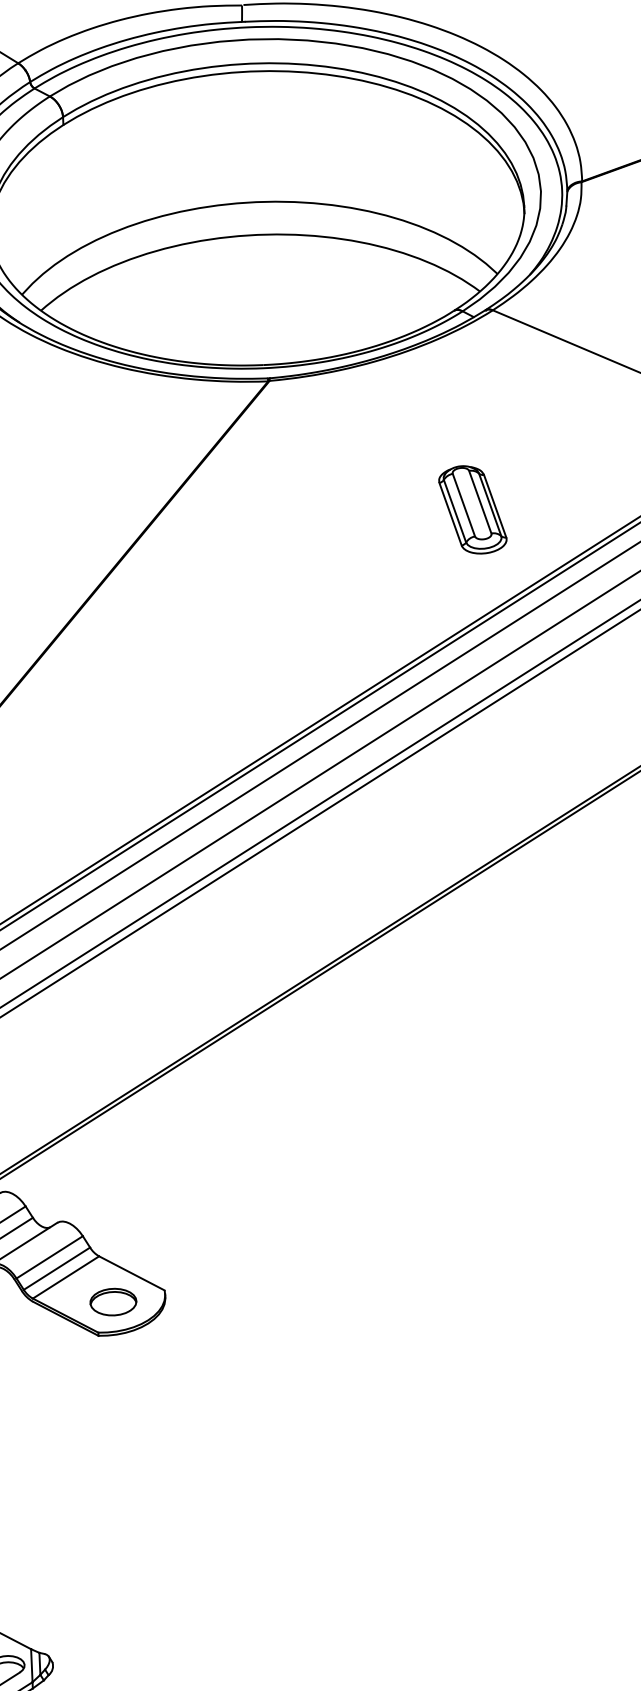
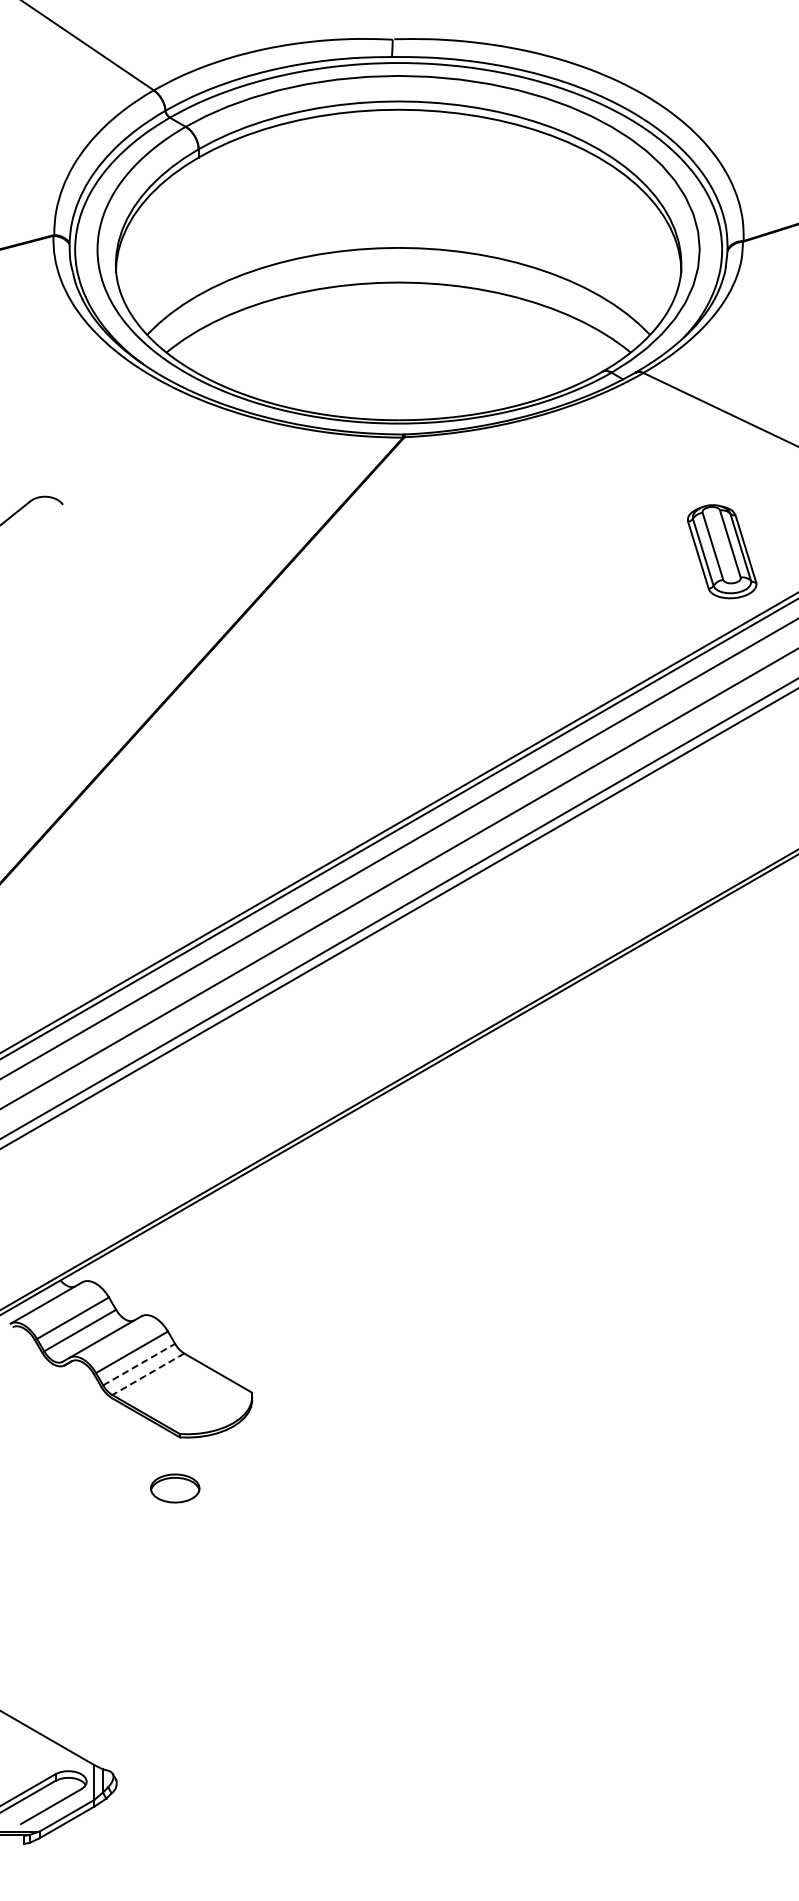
part: (473, 509) -> (722, 551), moved
line: (57, 1268) -> (139, 1364), solid -> dashed
line: (66, 1277) -> (148, 1374), solid -> dashed
part: (113, 1302) -> (175, 1488), moved

